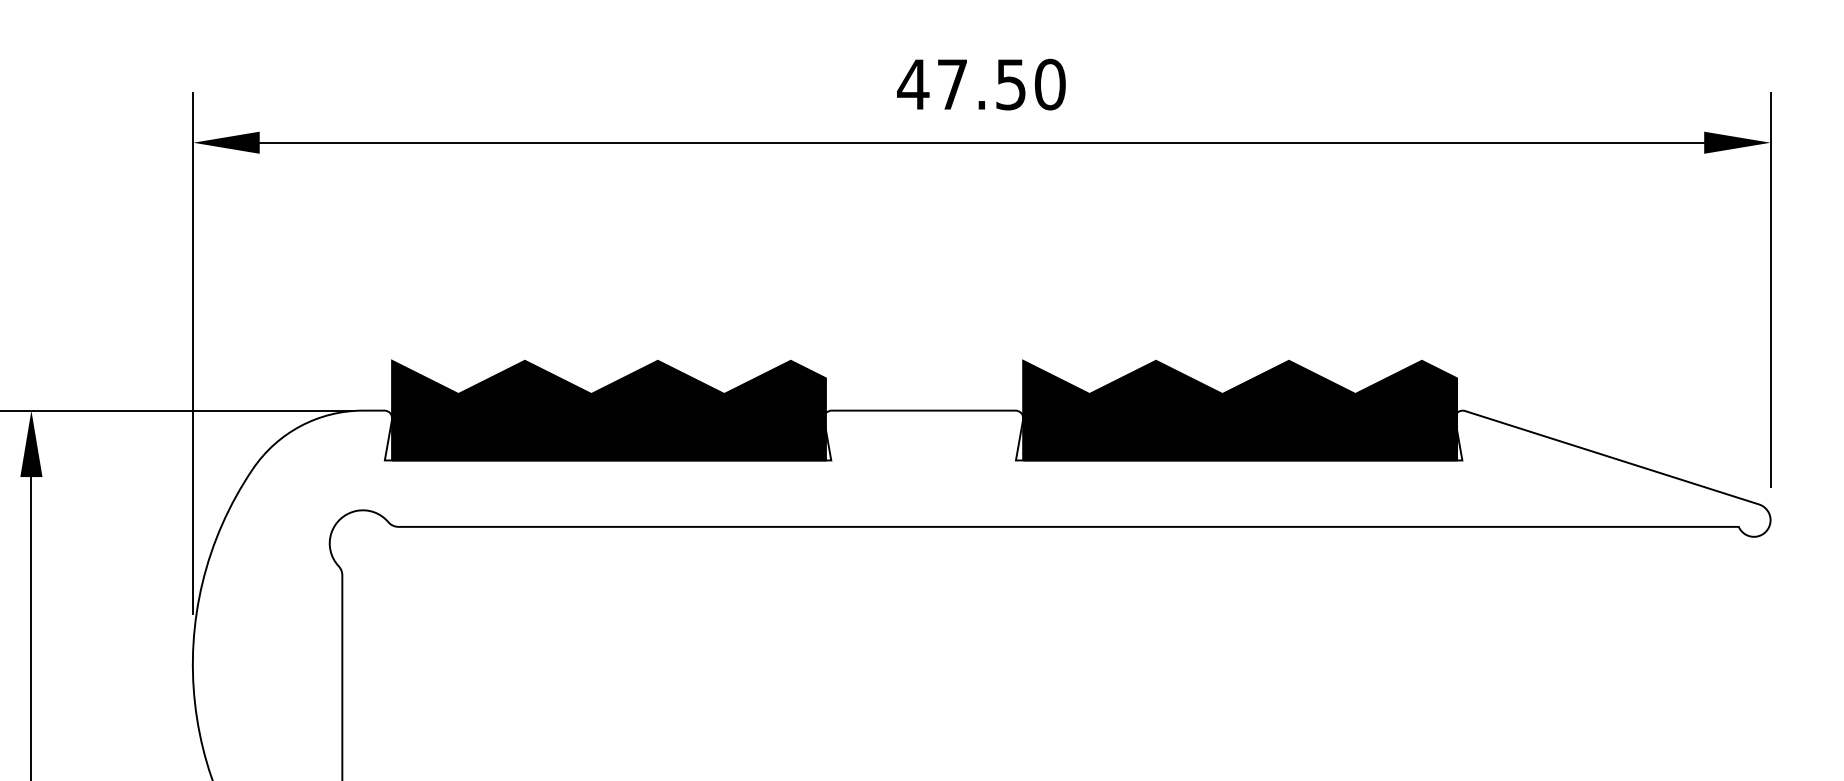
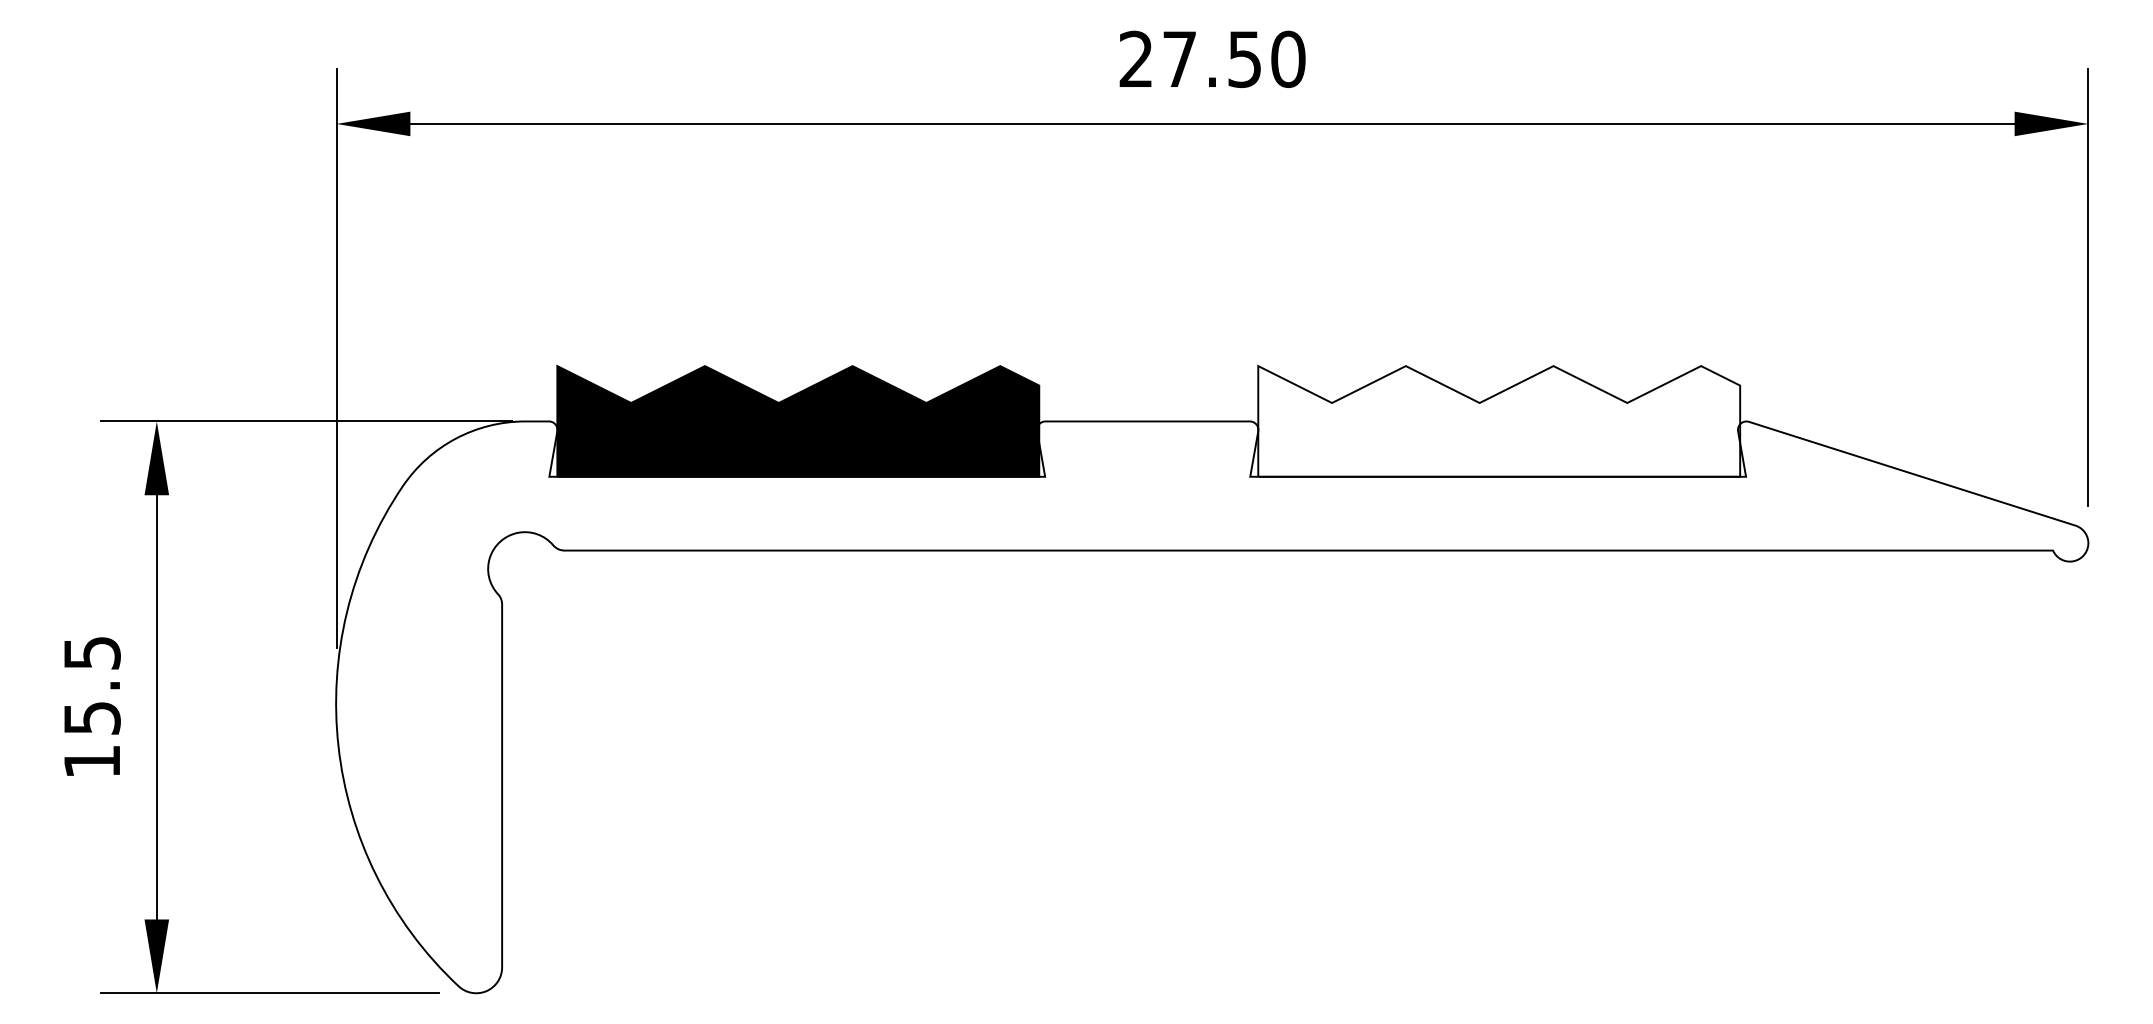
text: (913, 83) -> (1136, 58), 47.50 -> 27.50
fill: (1240, 410) -> (1499, 421), removed

